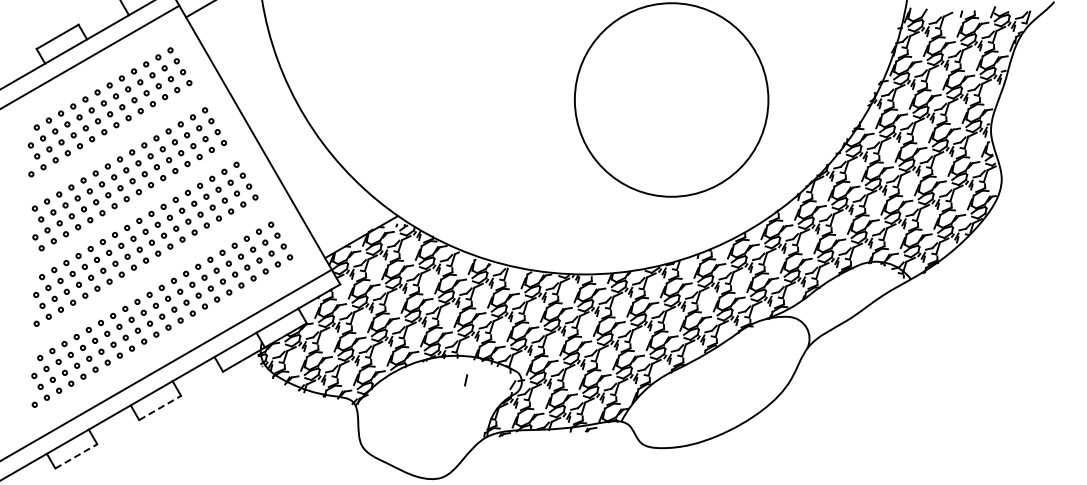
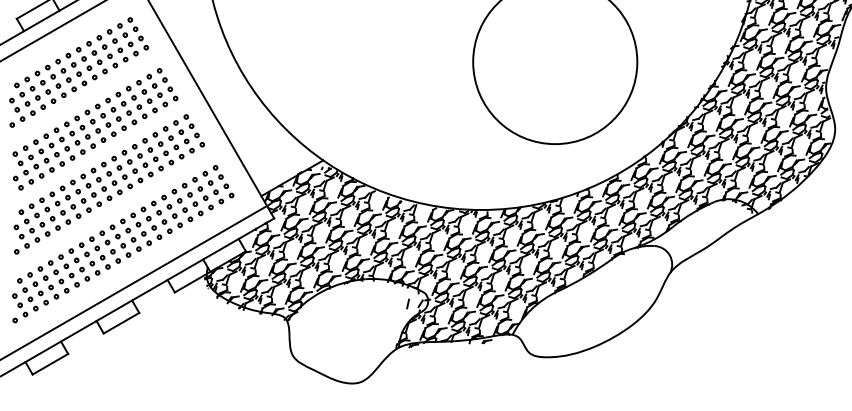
line: (466, 380) -> (408, 304), moved
line: (160, 407) -> (121, 322), dashed -> solid
line: (76, 456) -> (50, 364), dashed -> solid

